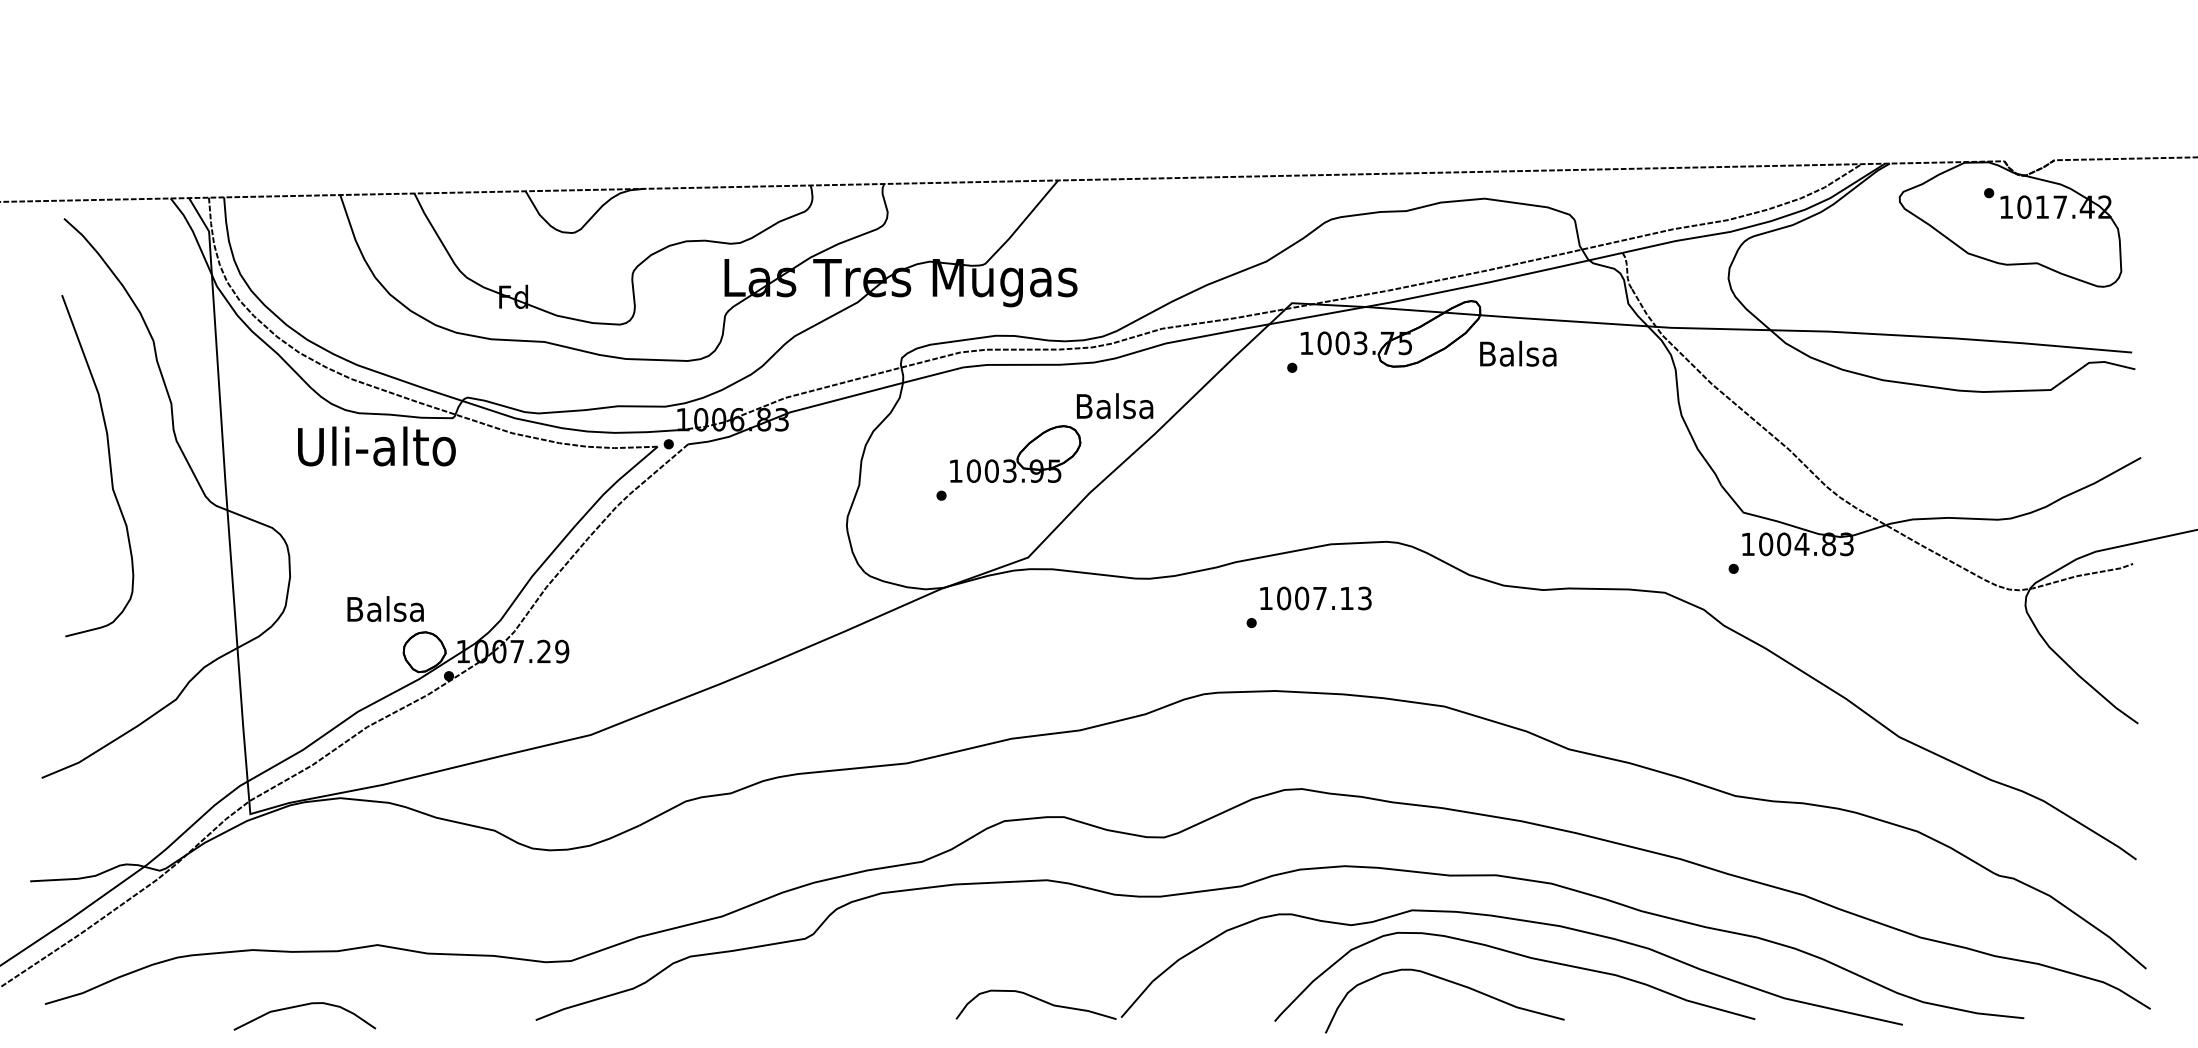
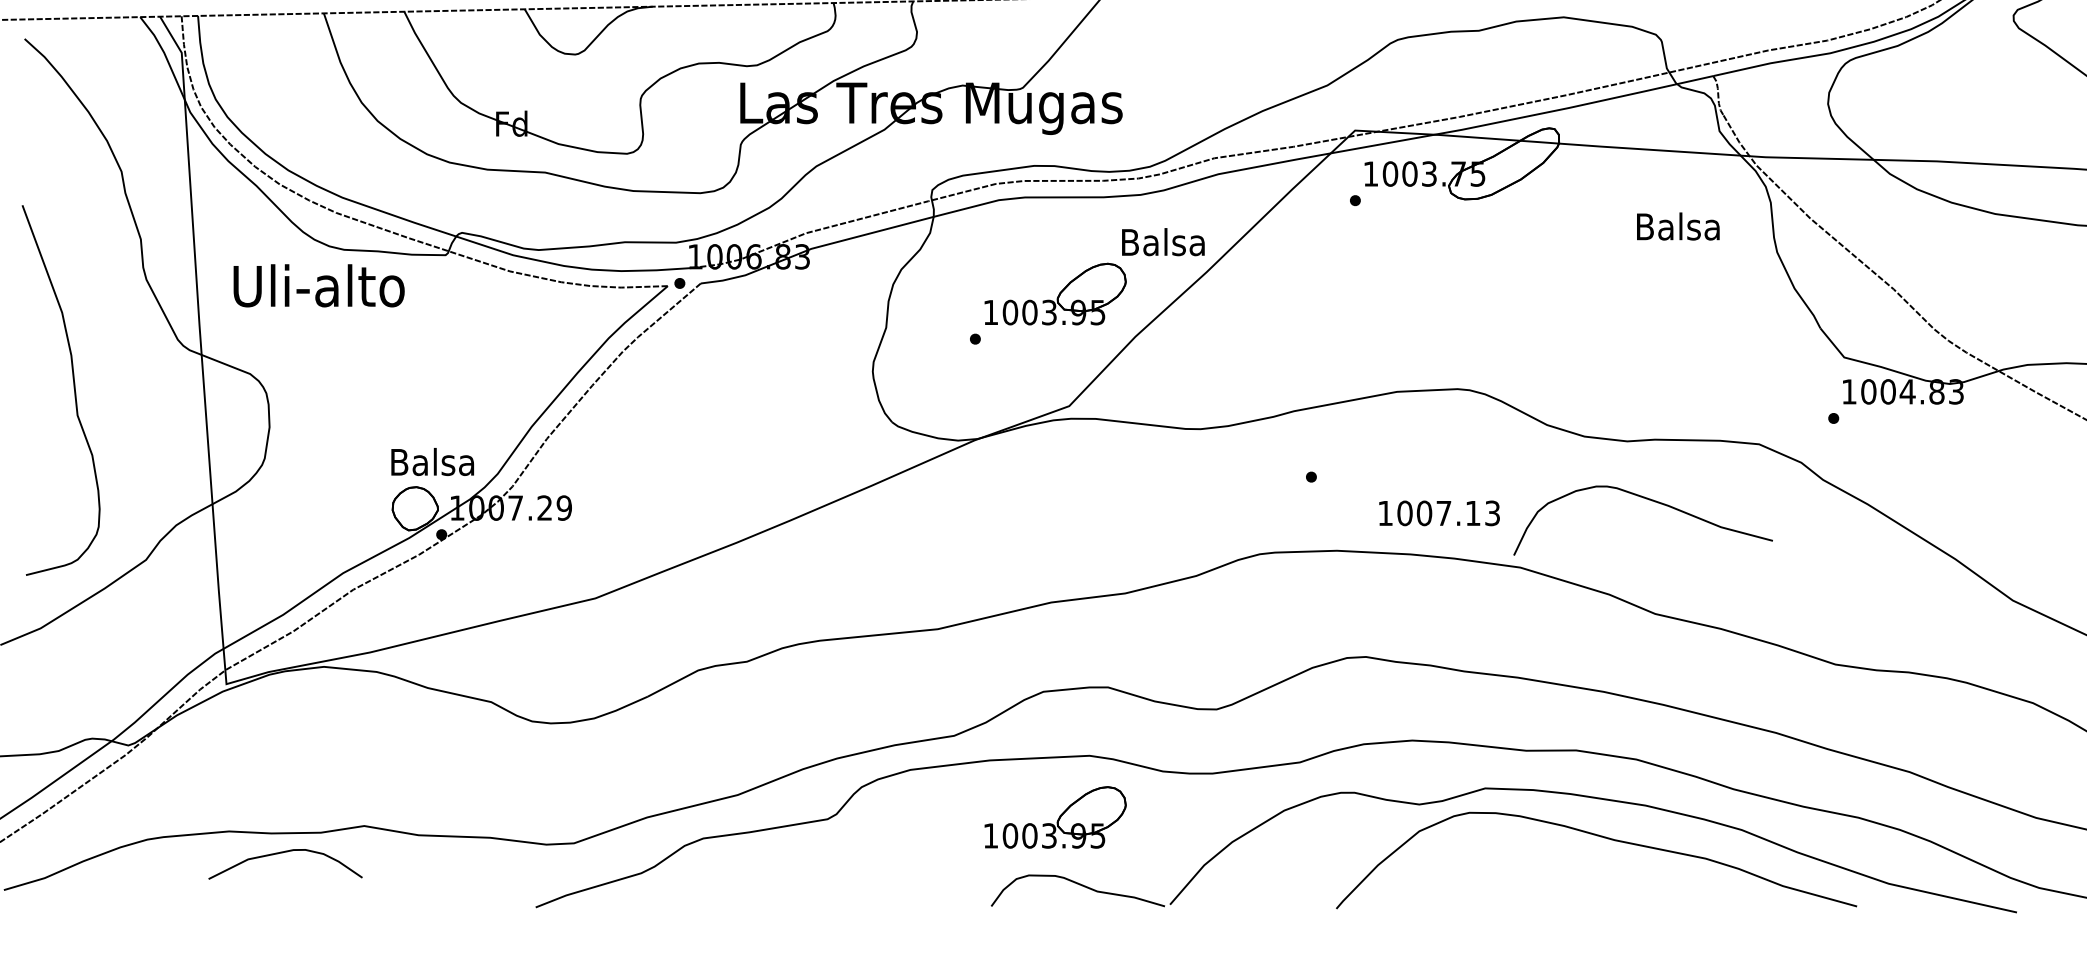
text: (1518, 353) -> (1678, 226), moved
text: (376, 446) -> (318, 285), moved
curve: (109, 466) -> (73, 390), moved
text: (1315, 598) -> (1439, 513), moved
text: (385, 608) -> (432, 461), moved
part: (1015, 936) -> (1055, 816), added
curve: (1449, 982) -> (1648, 500), moved
curve: (302, 1006) -> (282, 853), moved

